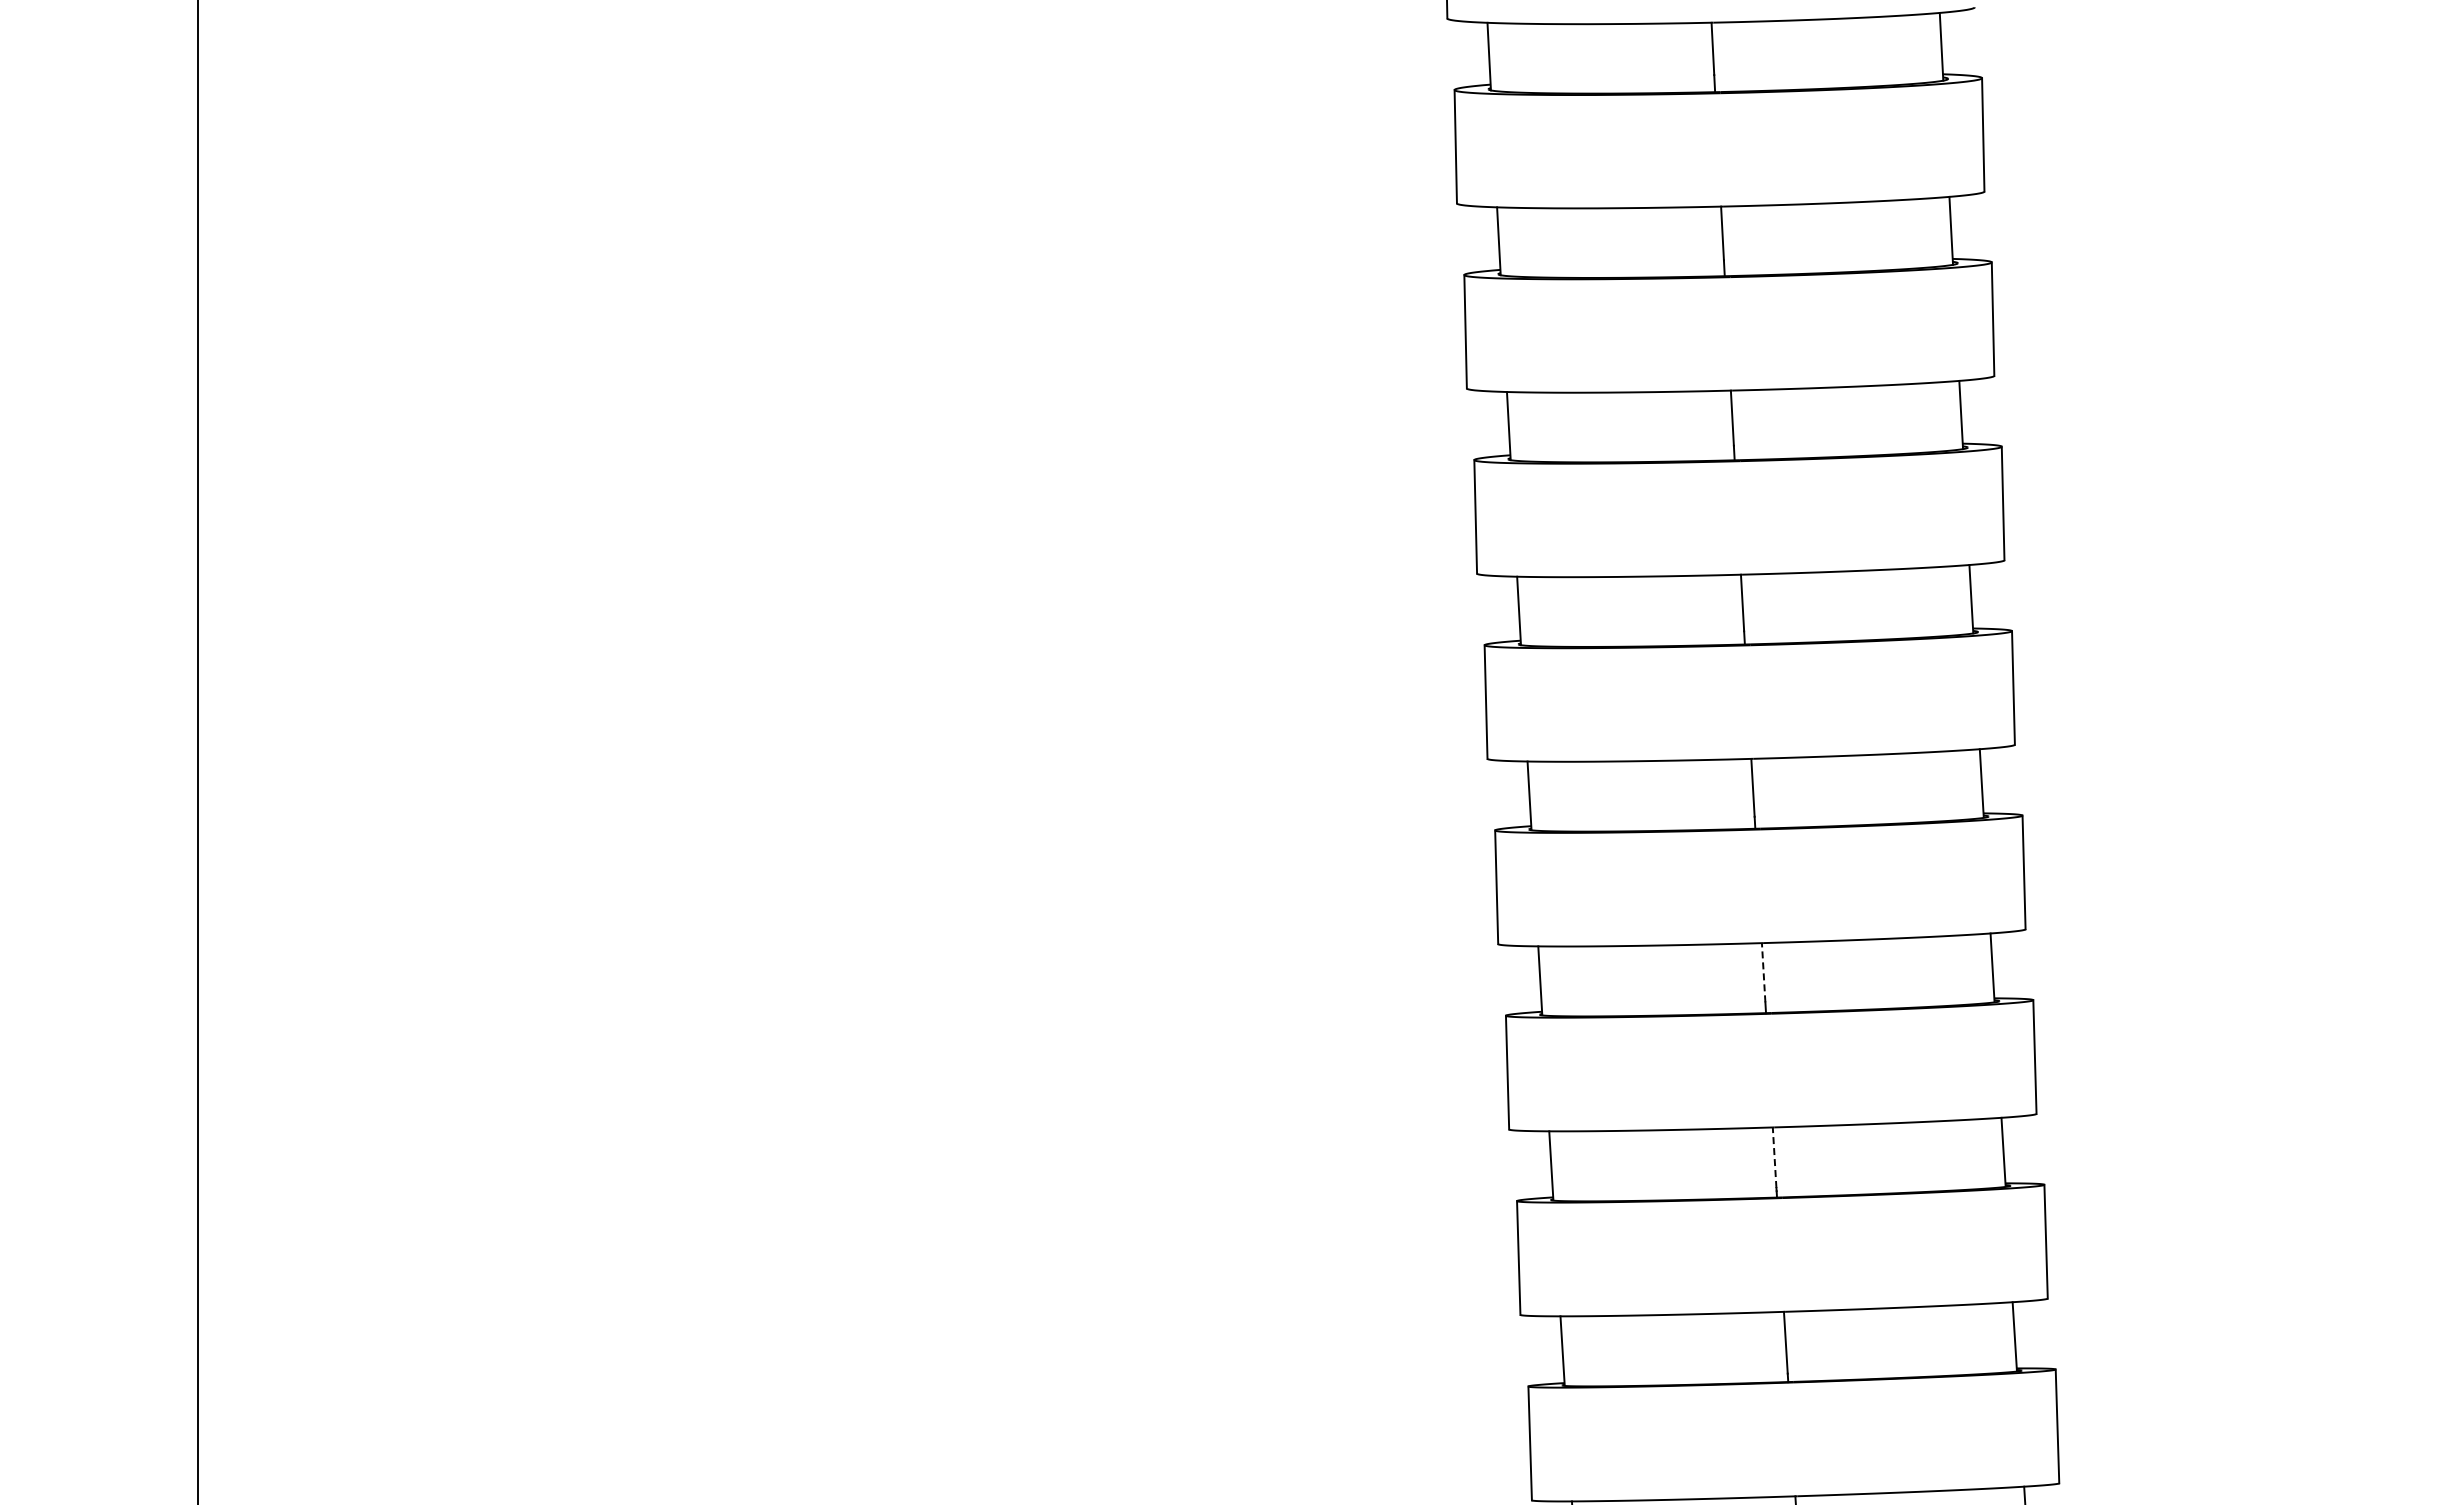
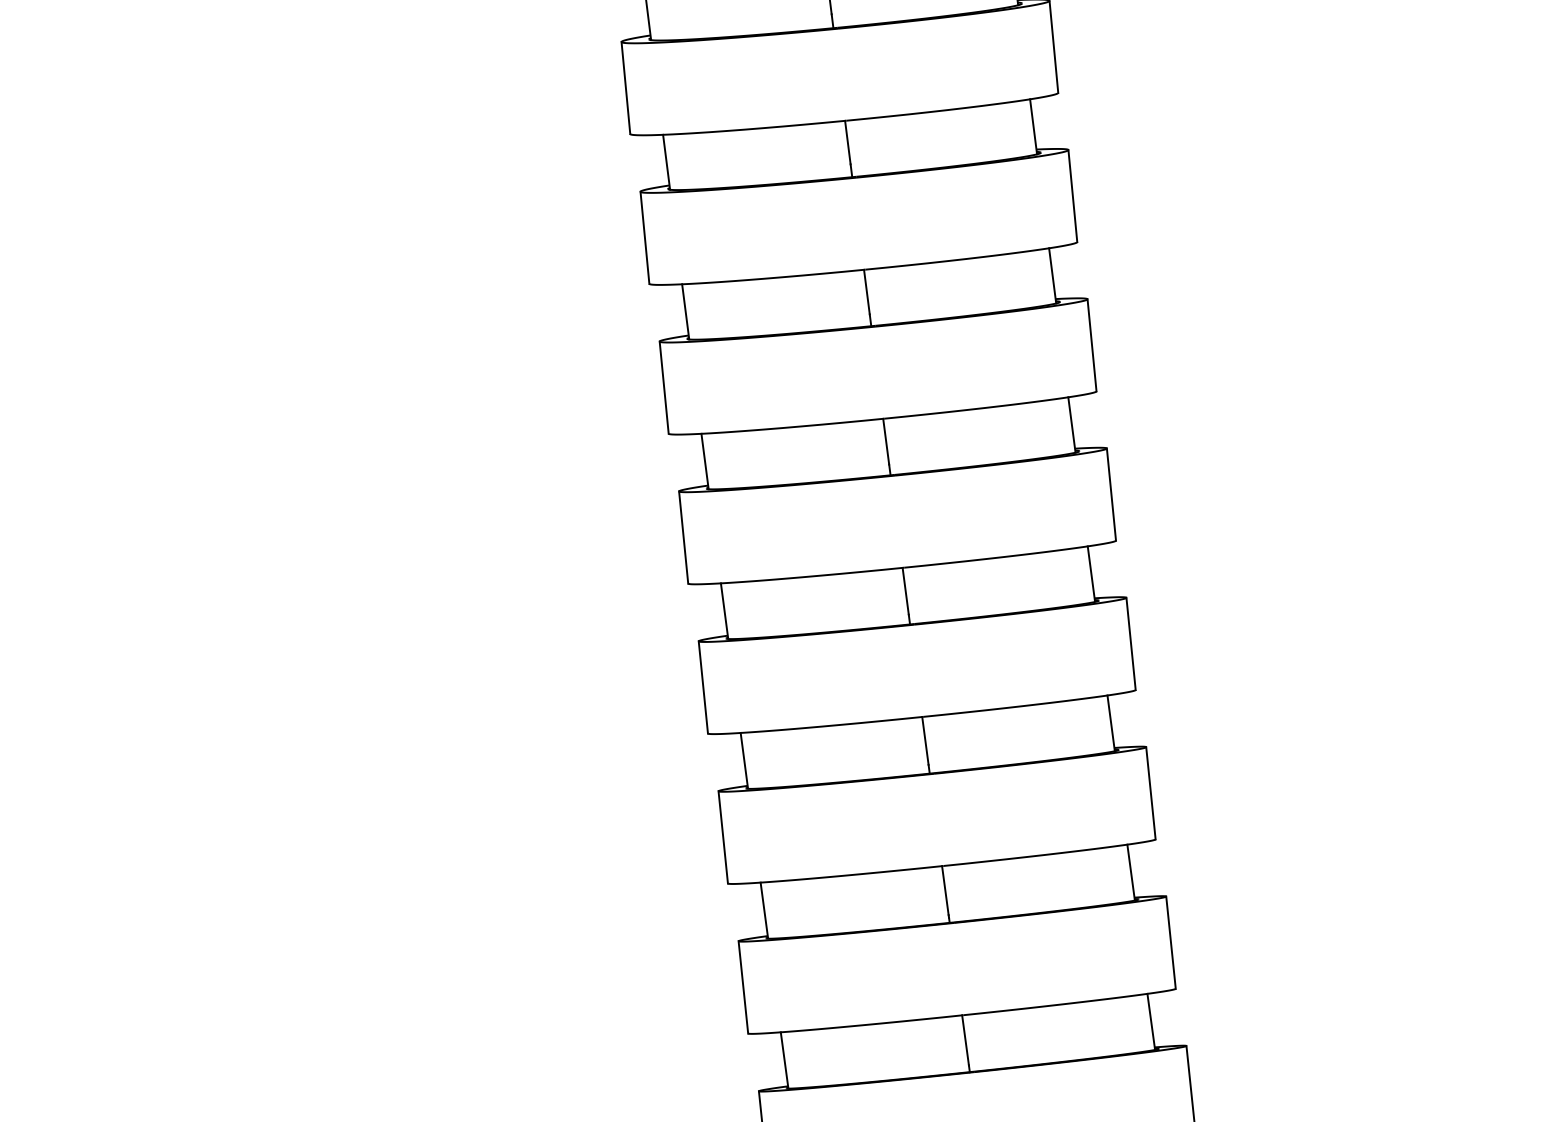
line: (1763, 972) -> (925, 740), dashed -> solid
line: (1774, 1157) -> (945, 890), dashed -> solid

